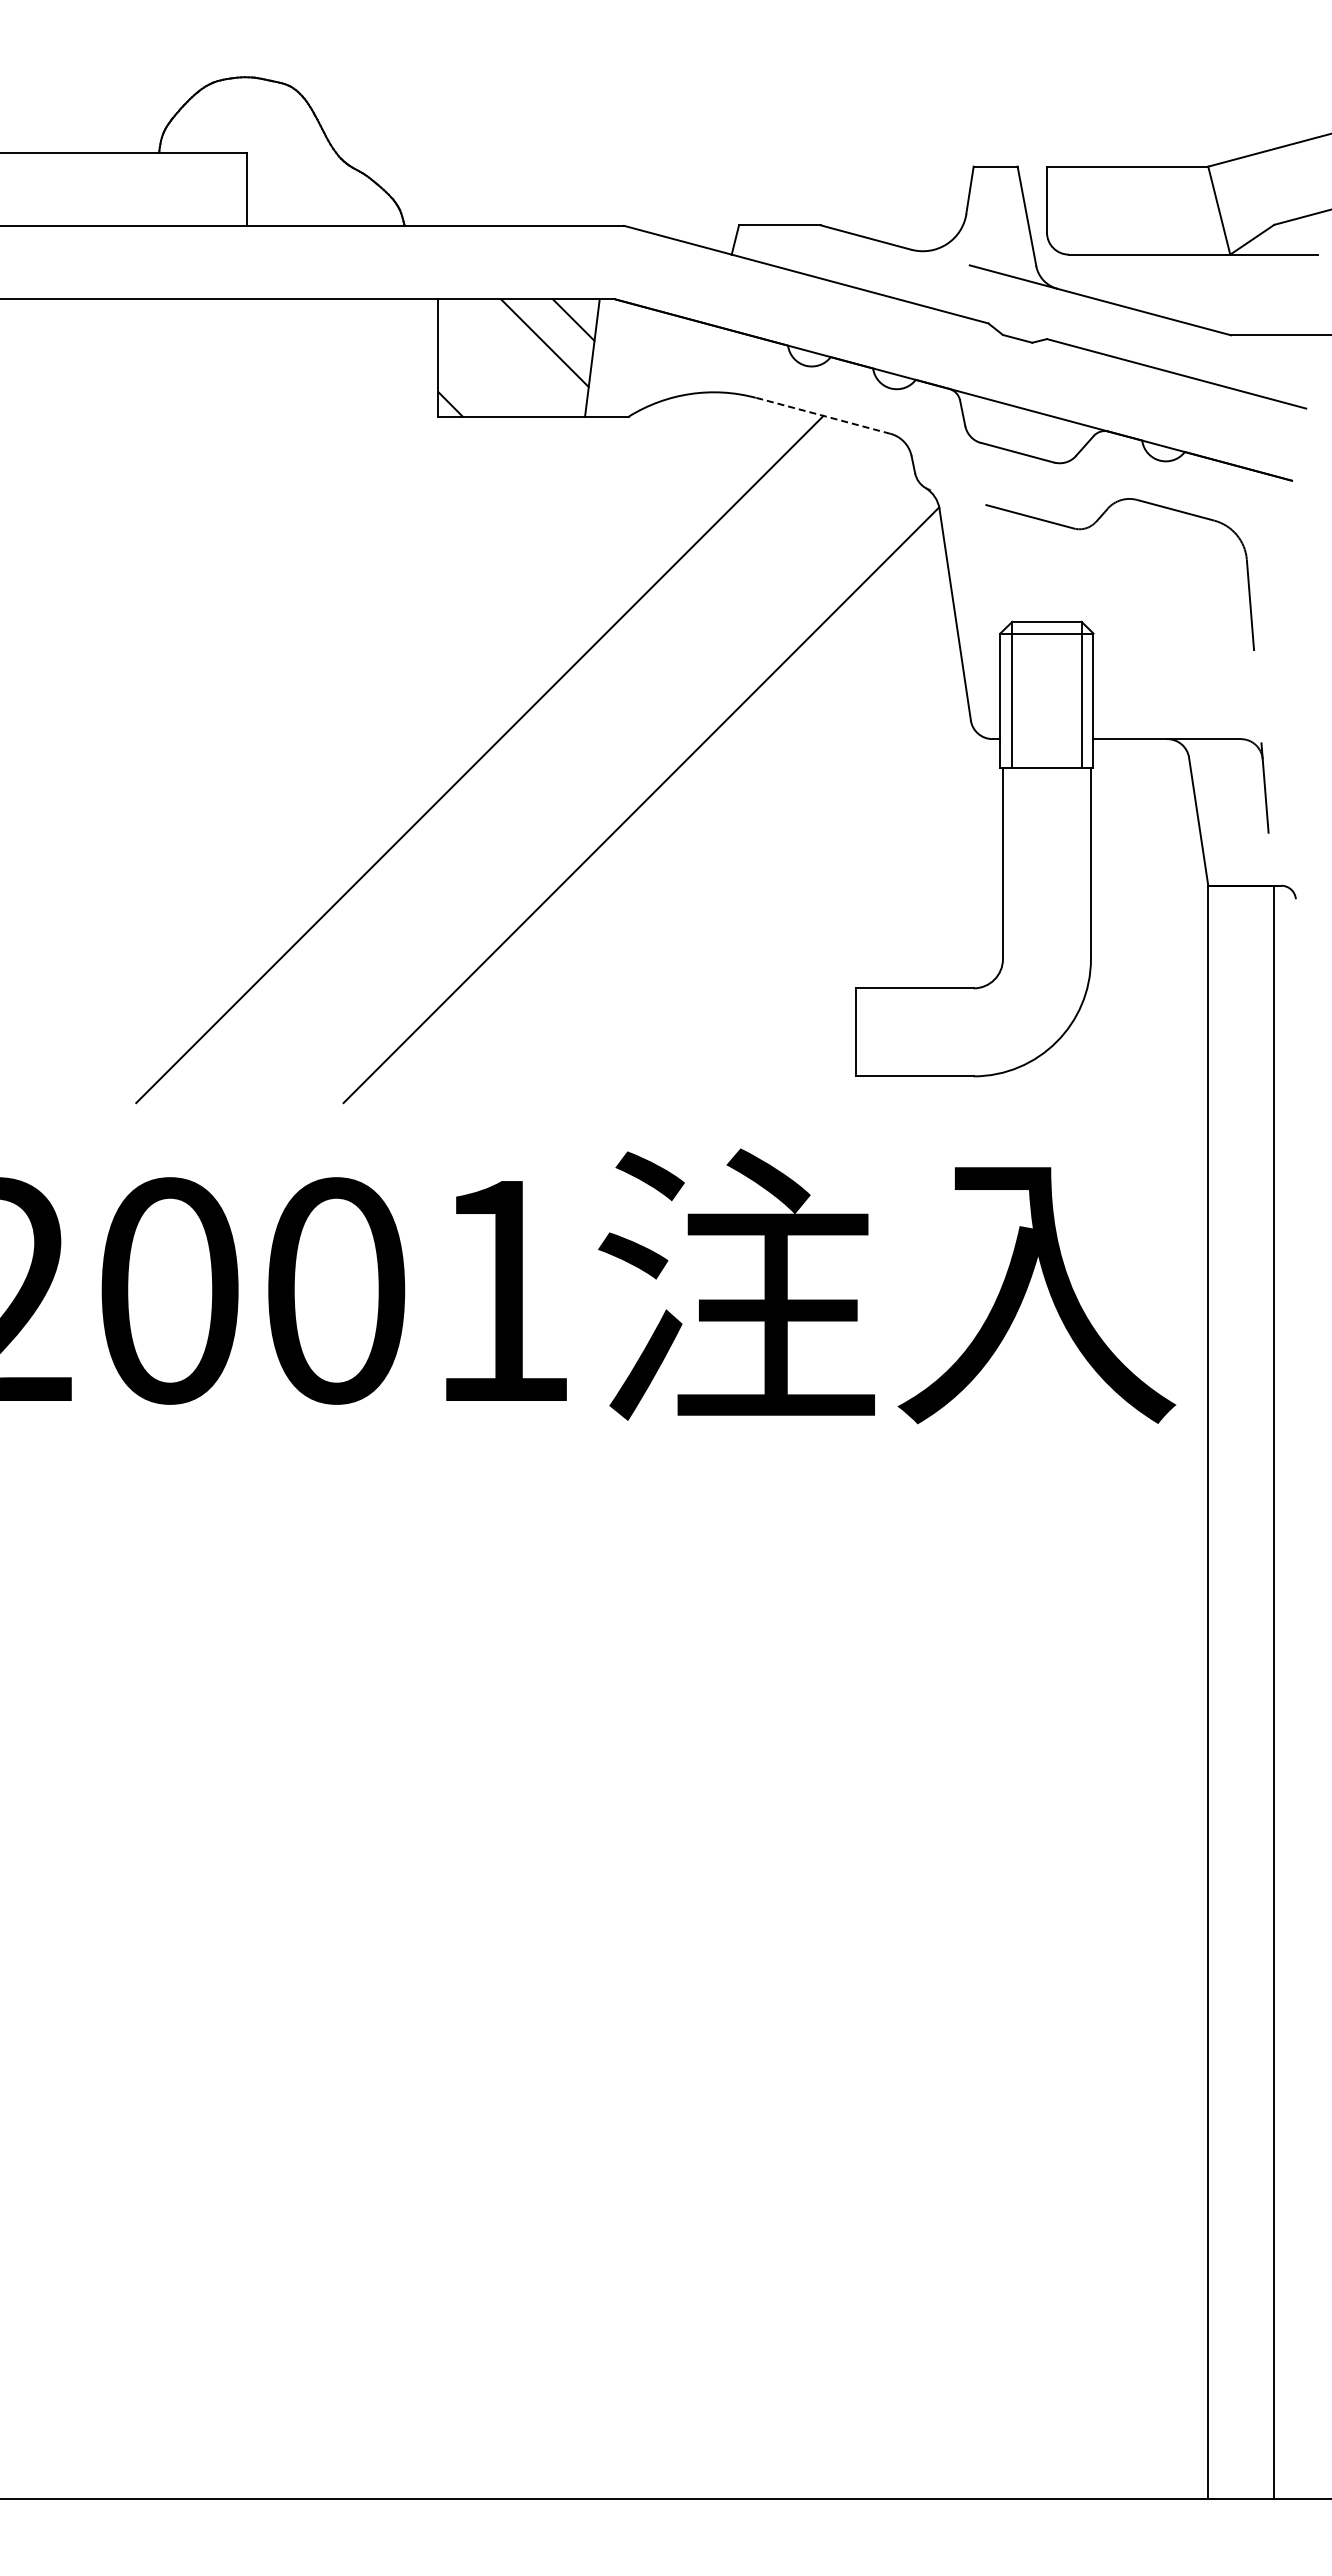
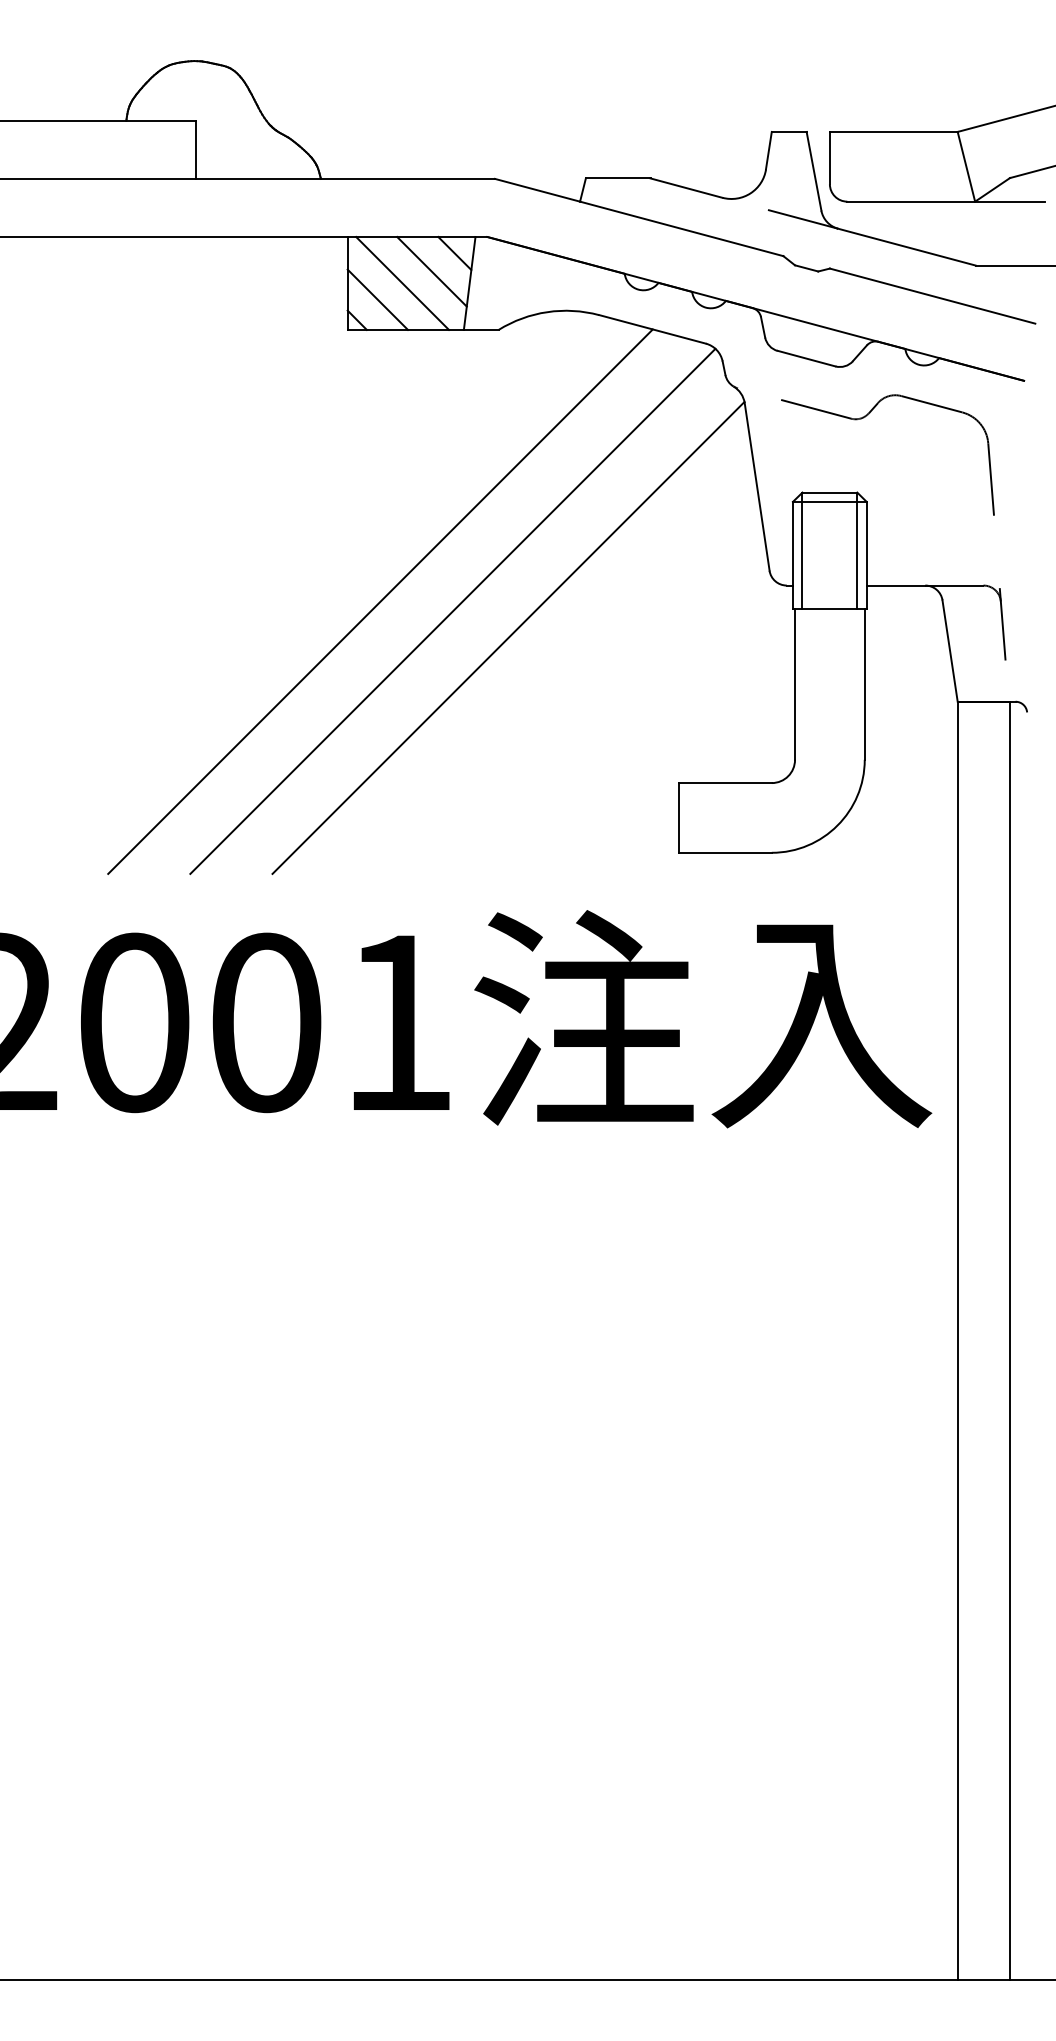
line: (507, 357) -> (402, 283), added
line: (476, 378) -> (377, 299), added
line: (823, 415) -> (652, 329), dashed -> solid
line: (570, 771) -> (452, 611), added

